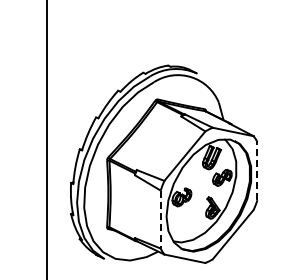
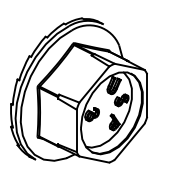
line: (257, 171) -> (147, 95), dashed -> solid
line: (160, 219) -> (76, 130), dashed -> solid

